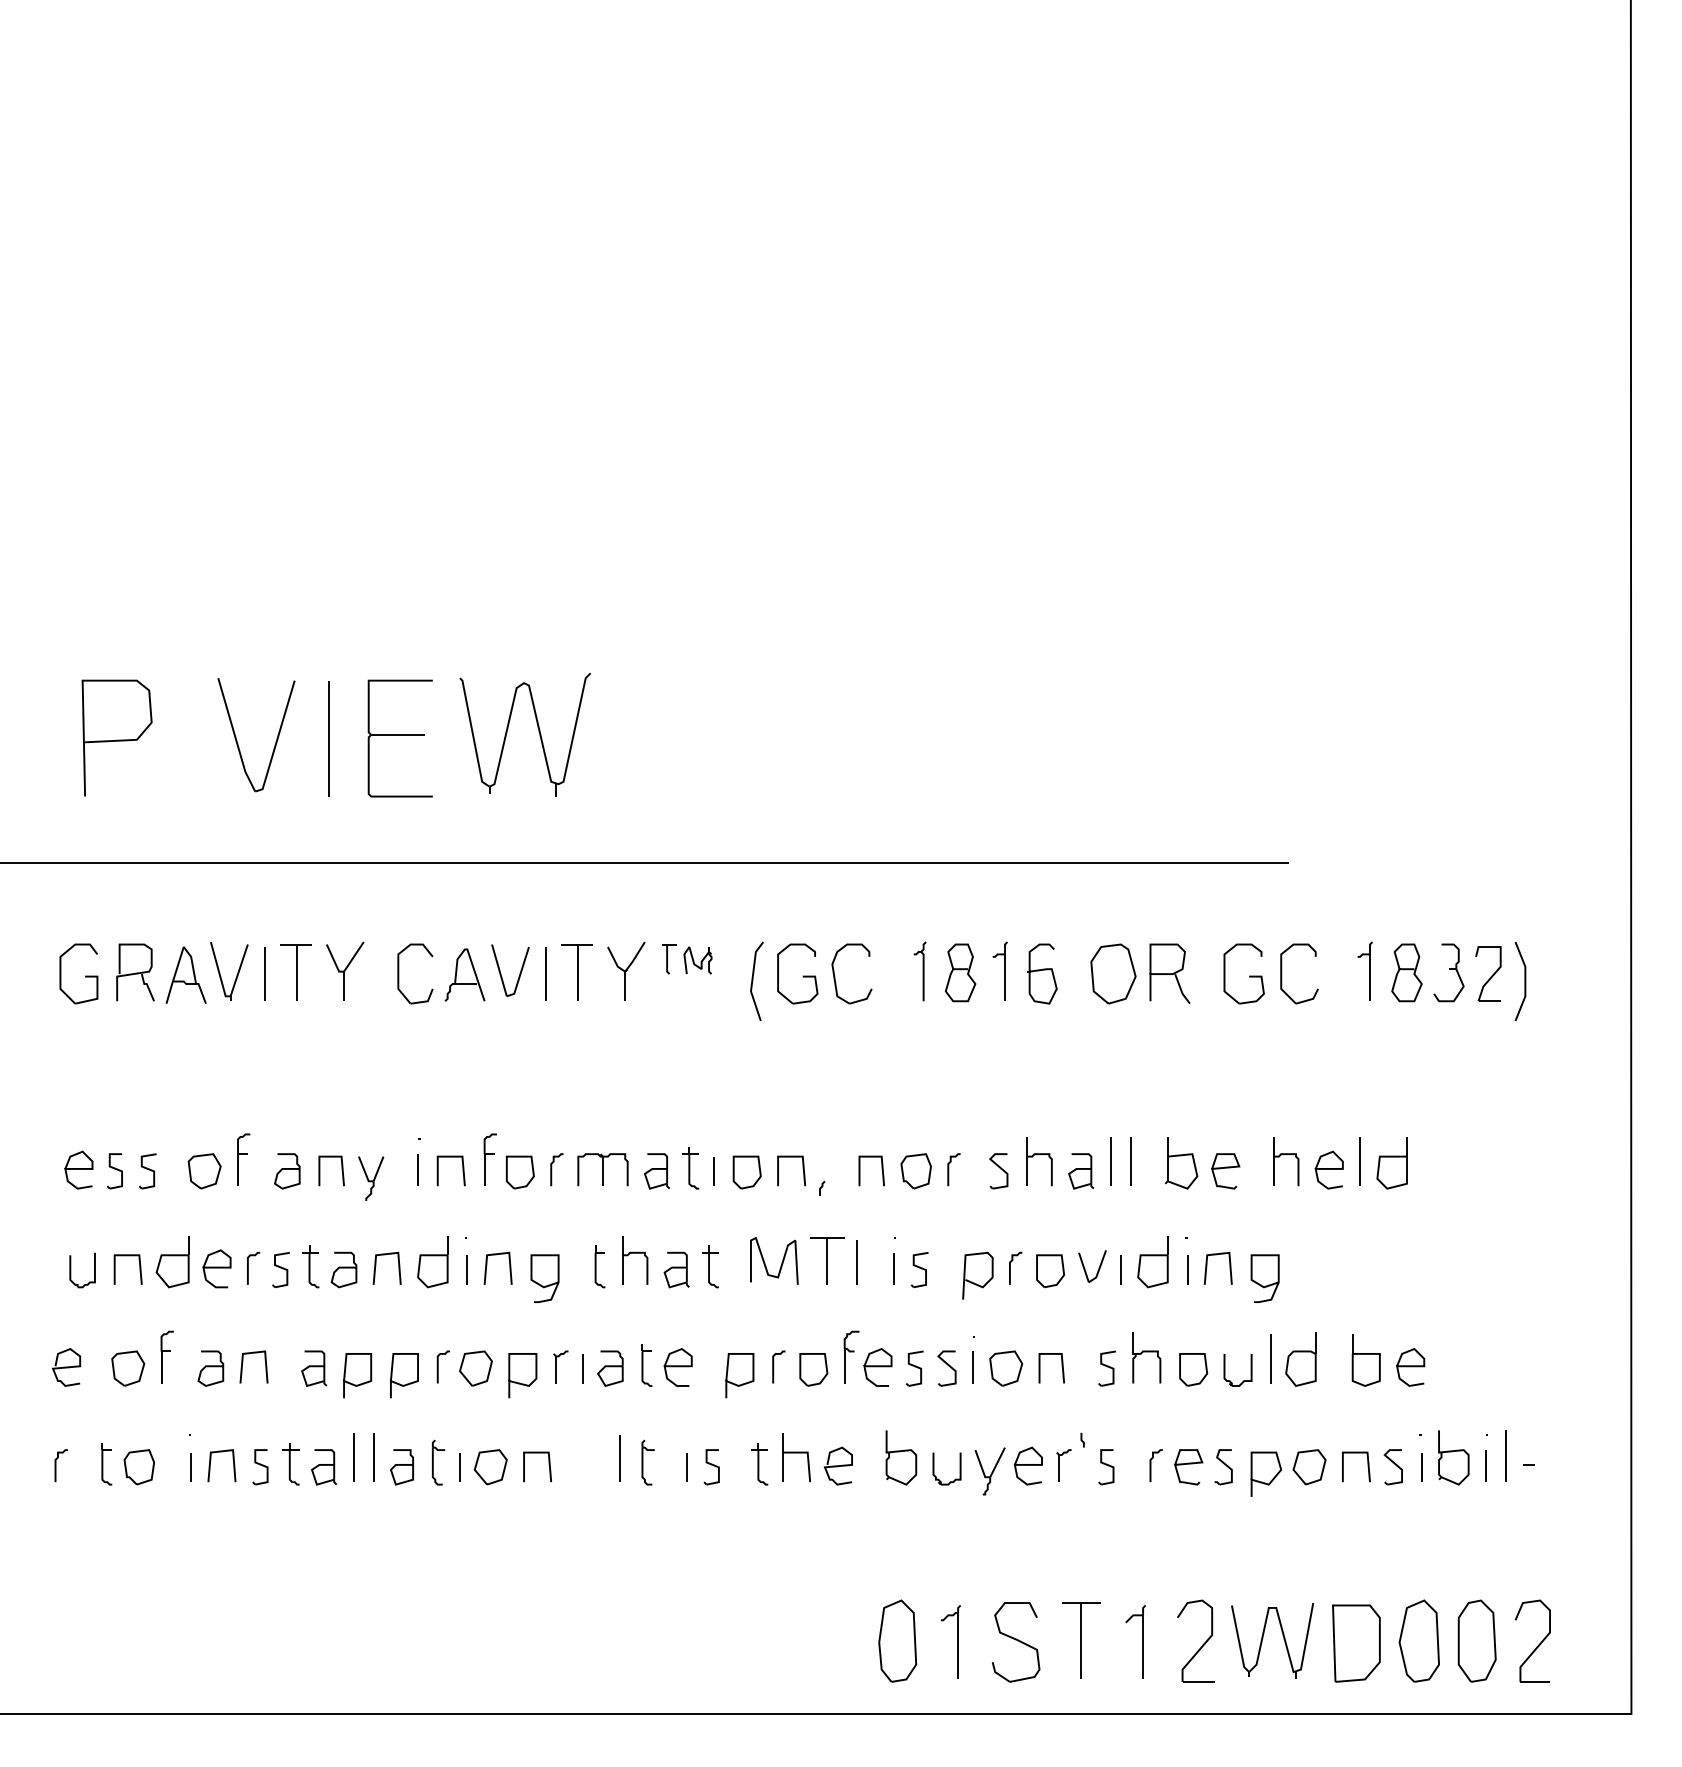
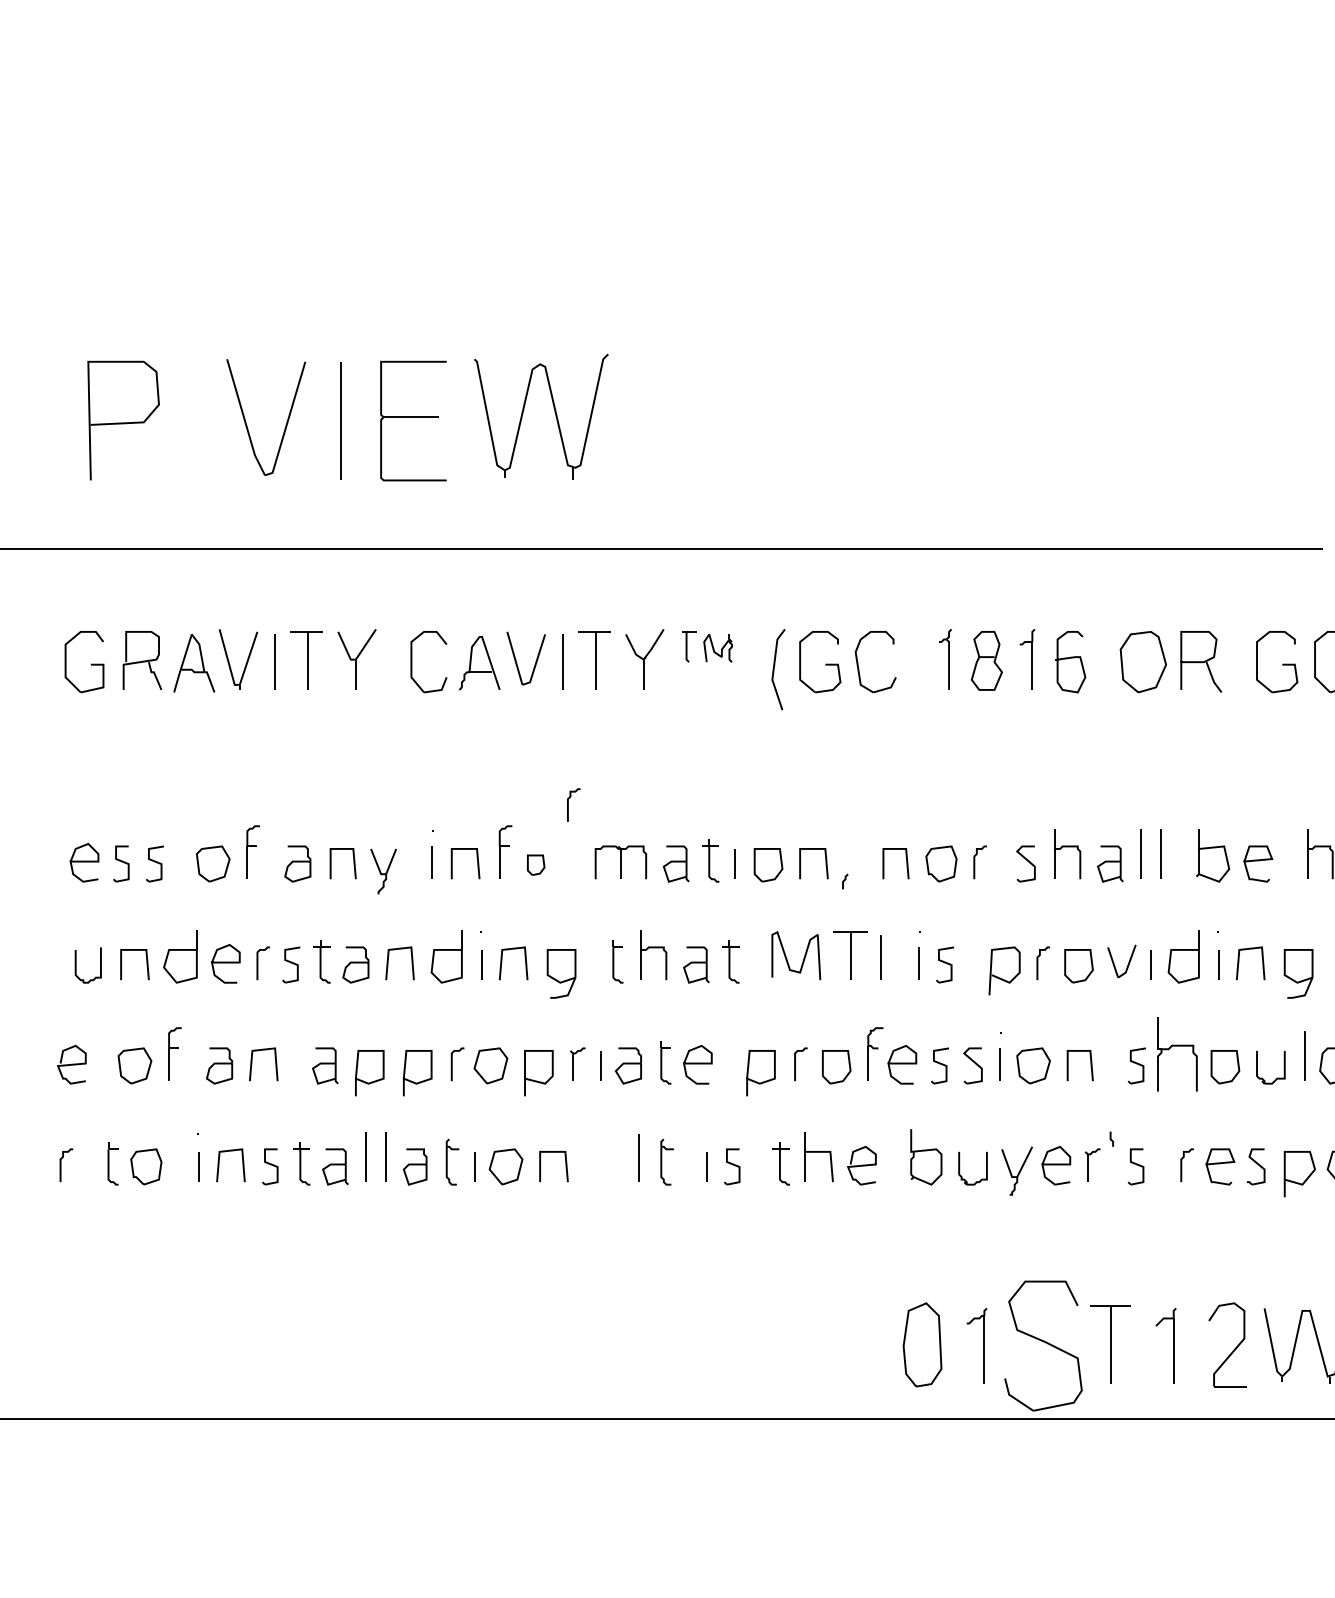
curve: (552, 1169) -> (569, 804), moved
part: (519, 1172) -> (535, 865), size x0.6
part: (1146, 1357) -> (1177, 1054), size x1.4
part: (1016, 1642) -> (1044, 1346), size x1.6

